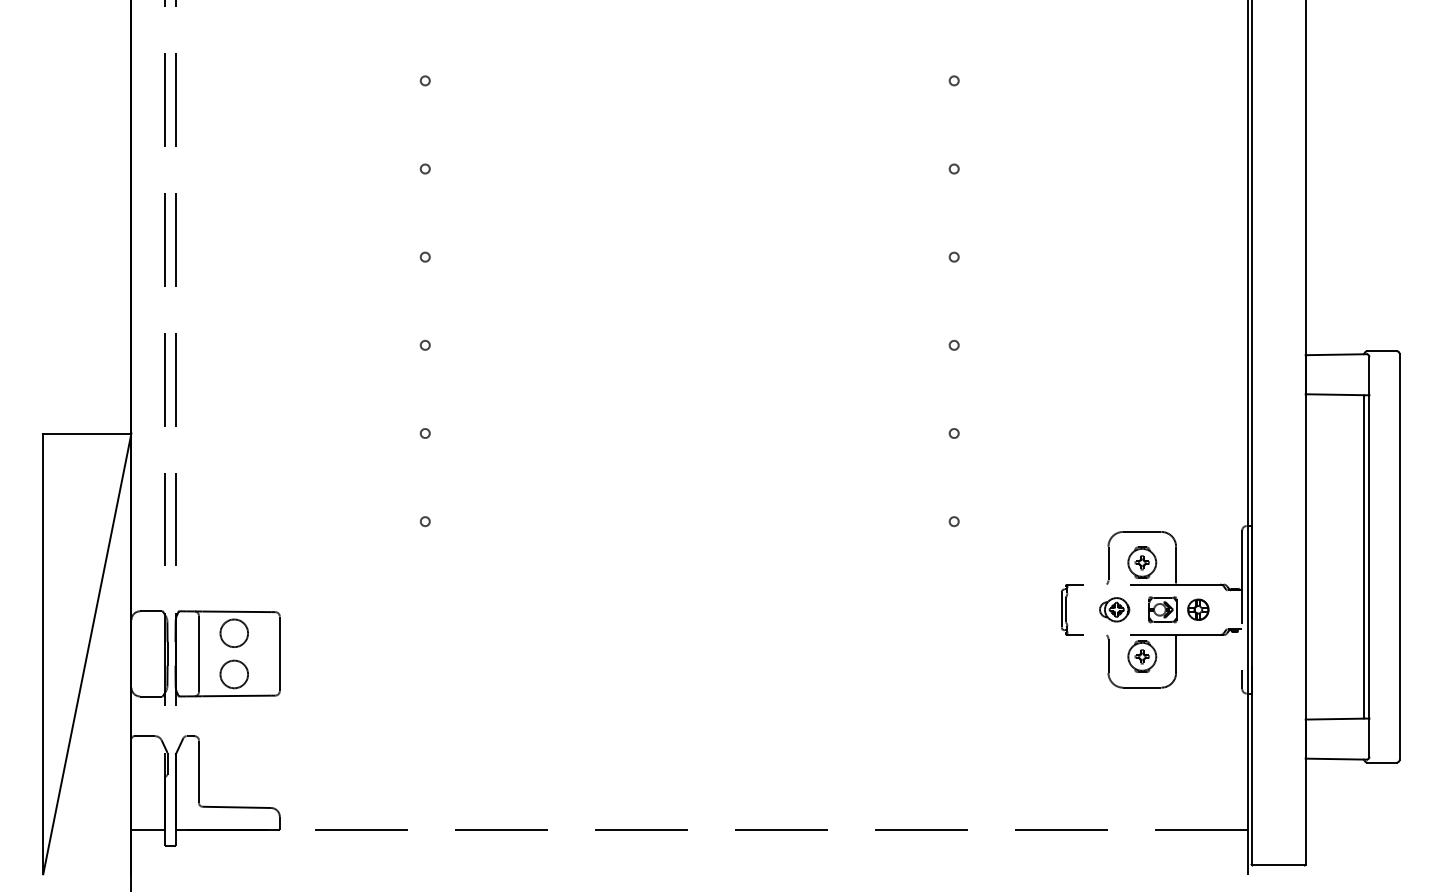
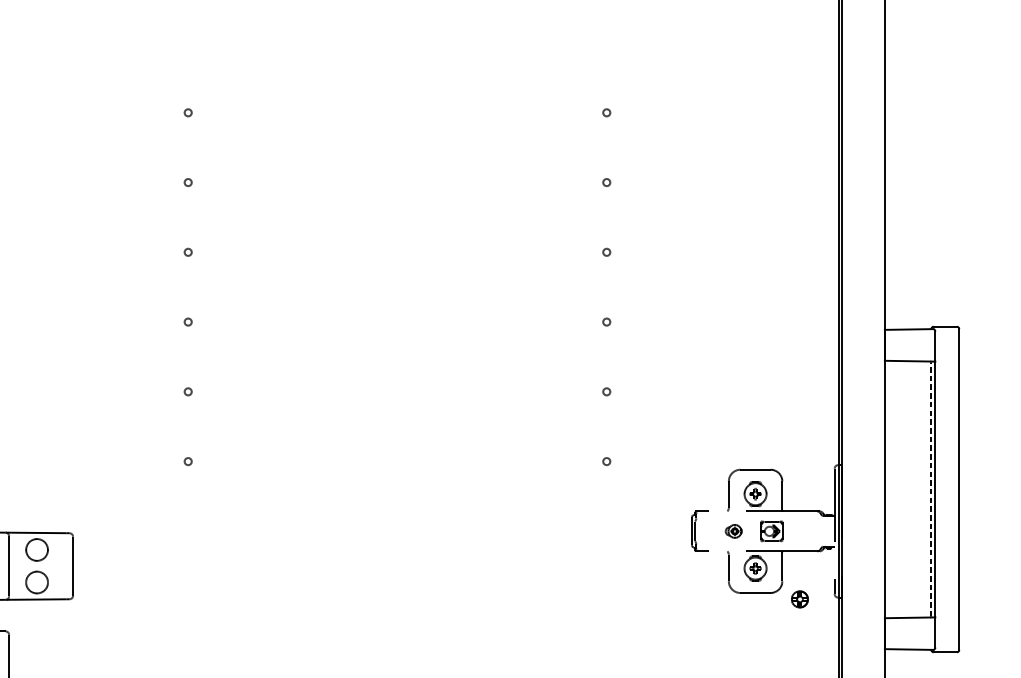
line: (1364, 556) -> (931, 489), solid -> dashed
part: (1114, 609) -> (733, 531), size x0.7
part: (1198, 609) -> (800, 599), moved

